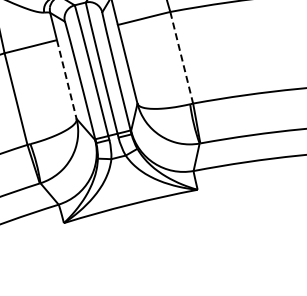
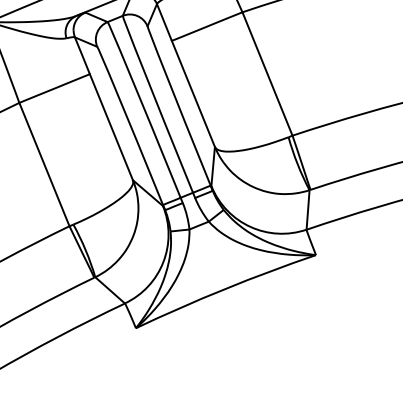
line: (181, 58) -> (267, 75), dashed -> solid
line: (66, 79) -> (110, 127), dashed -> solid

